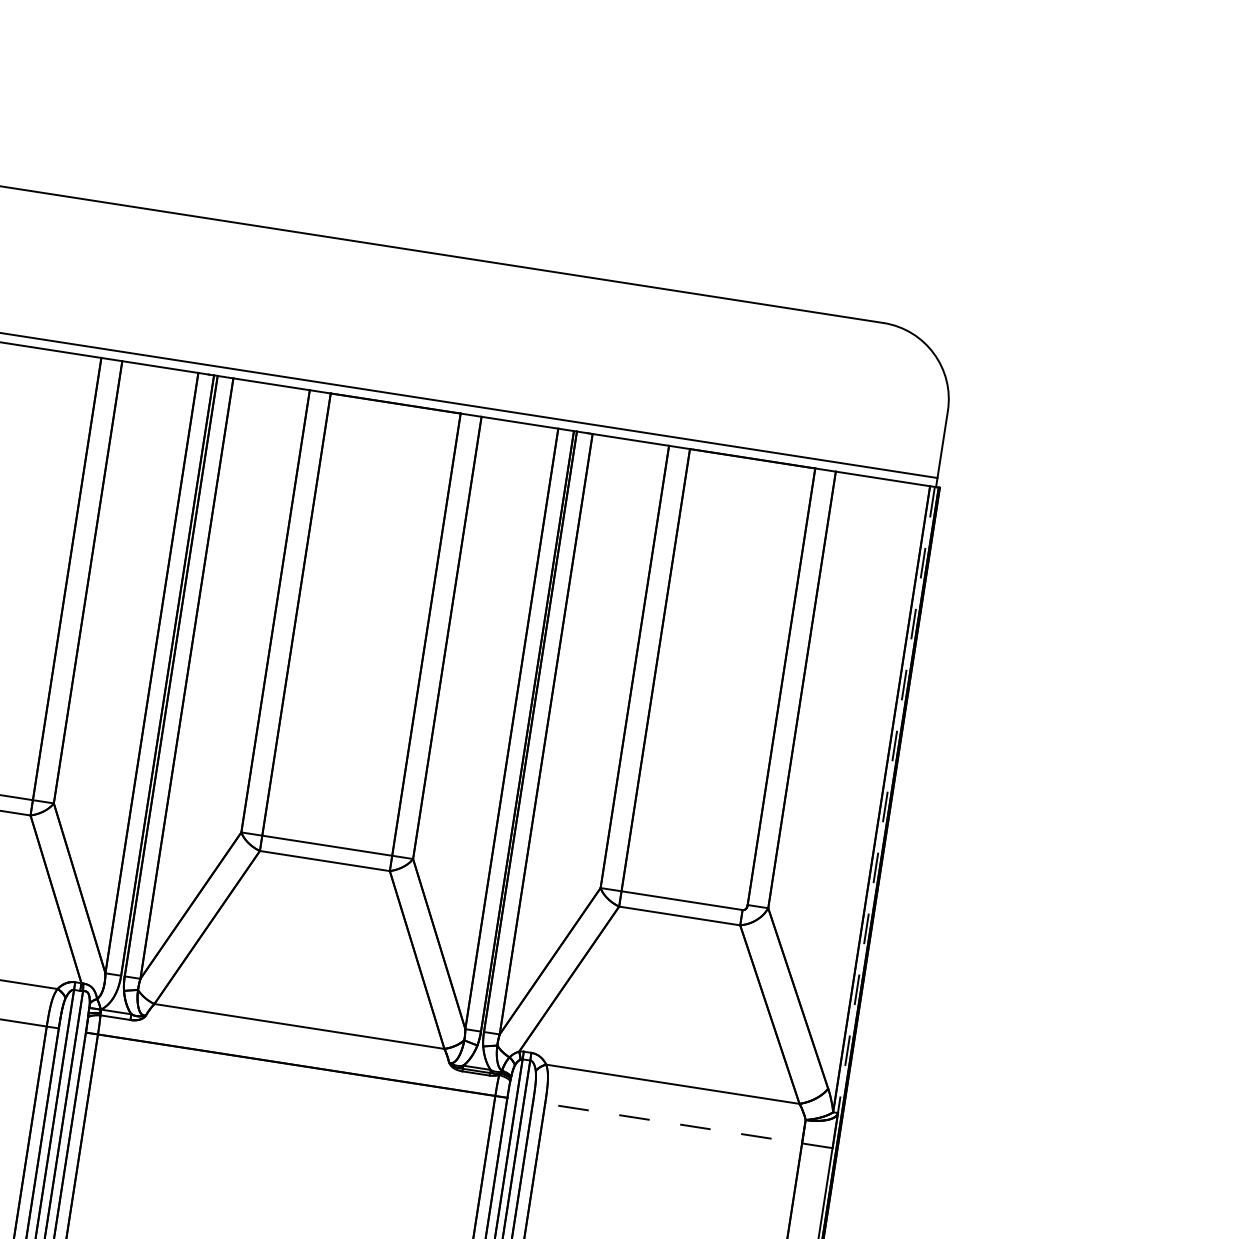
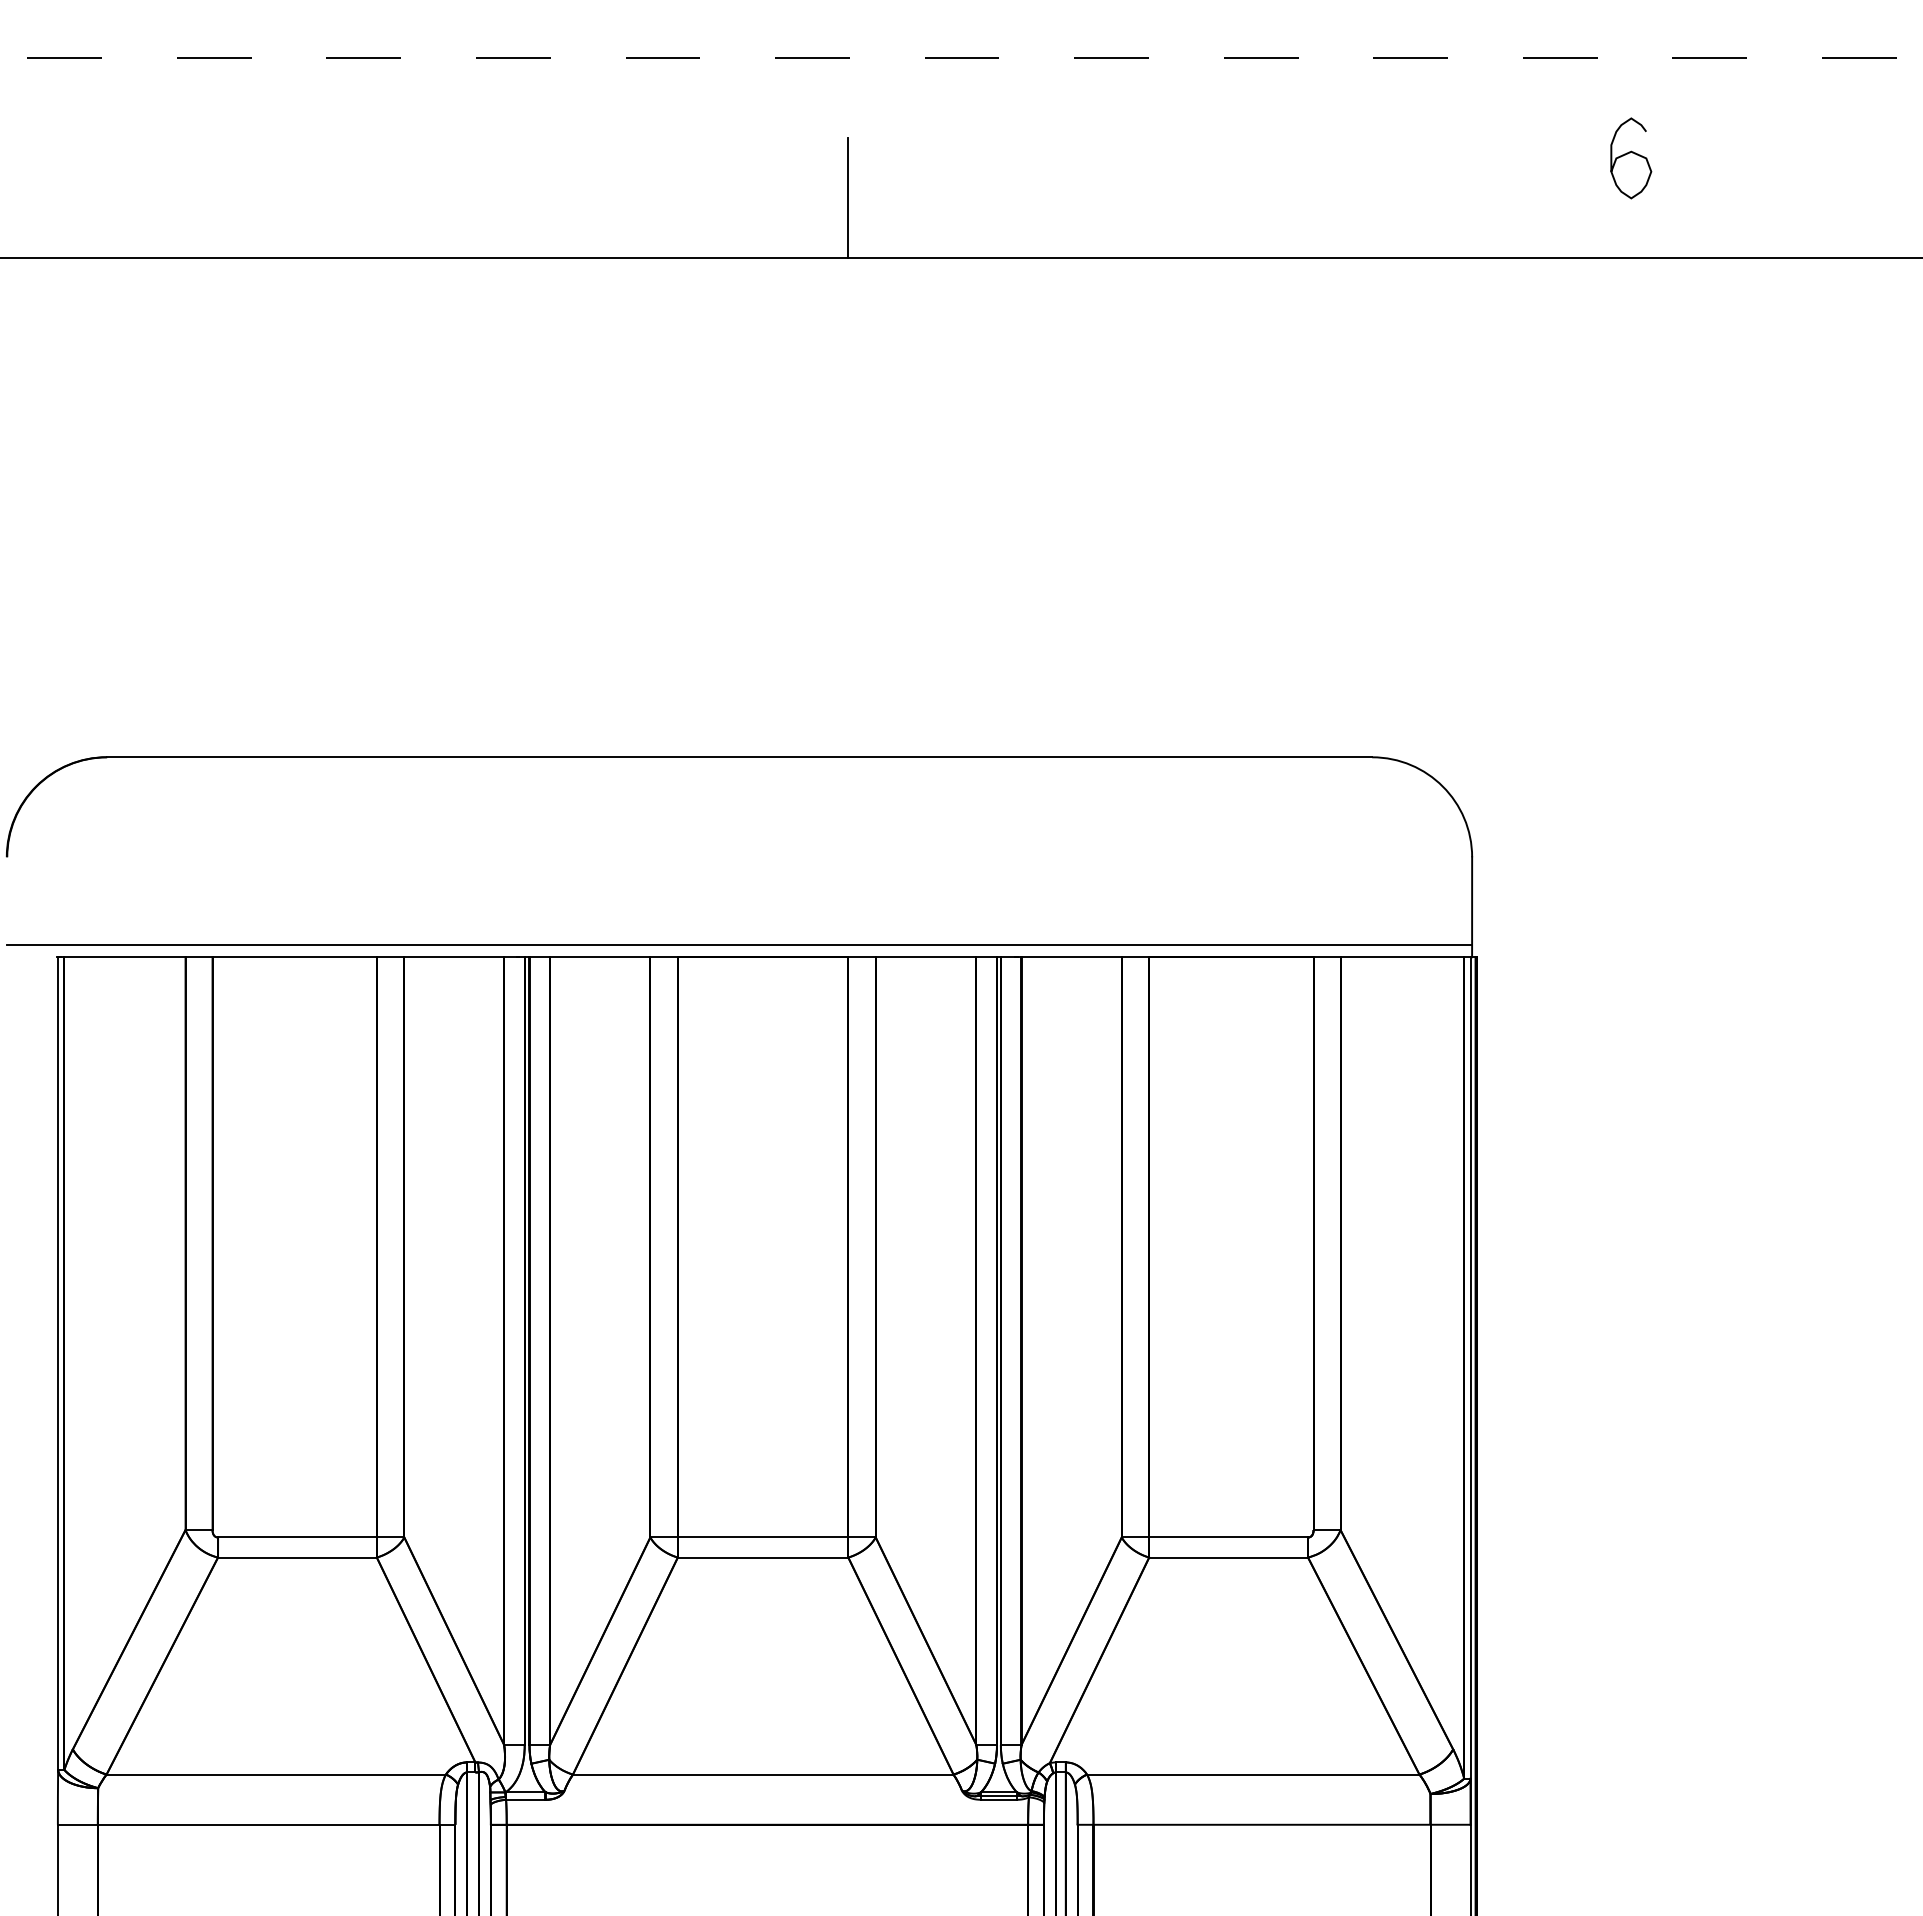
line: (886, 799) -> (1470, 1367), dashed -> solid
line: (682, 1124) -> (1273, 1824), dashed -> solid

